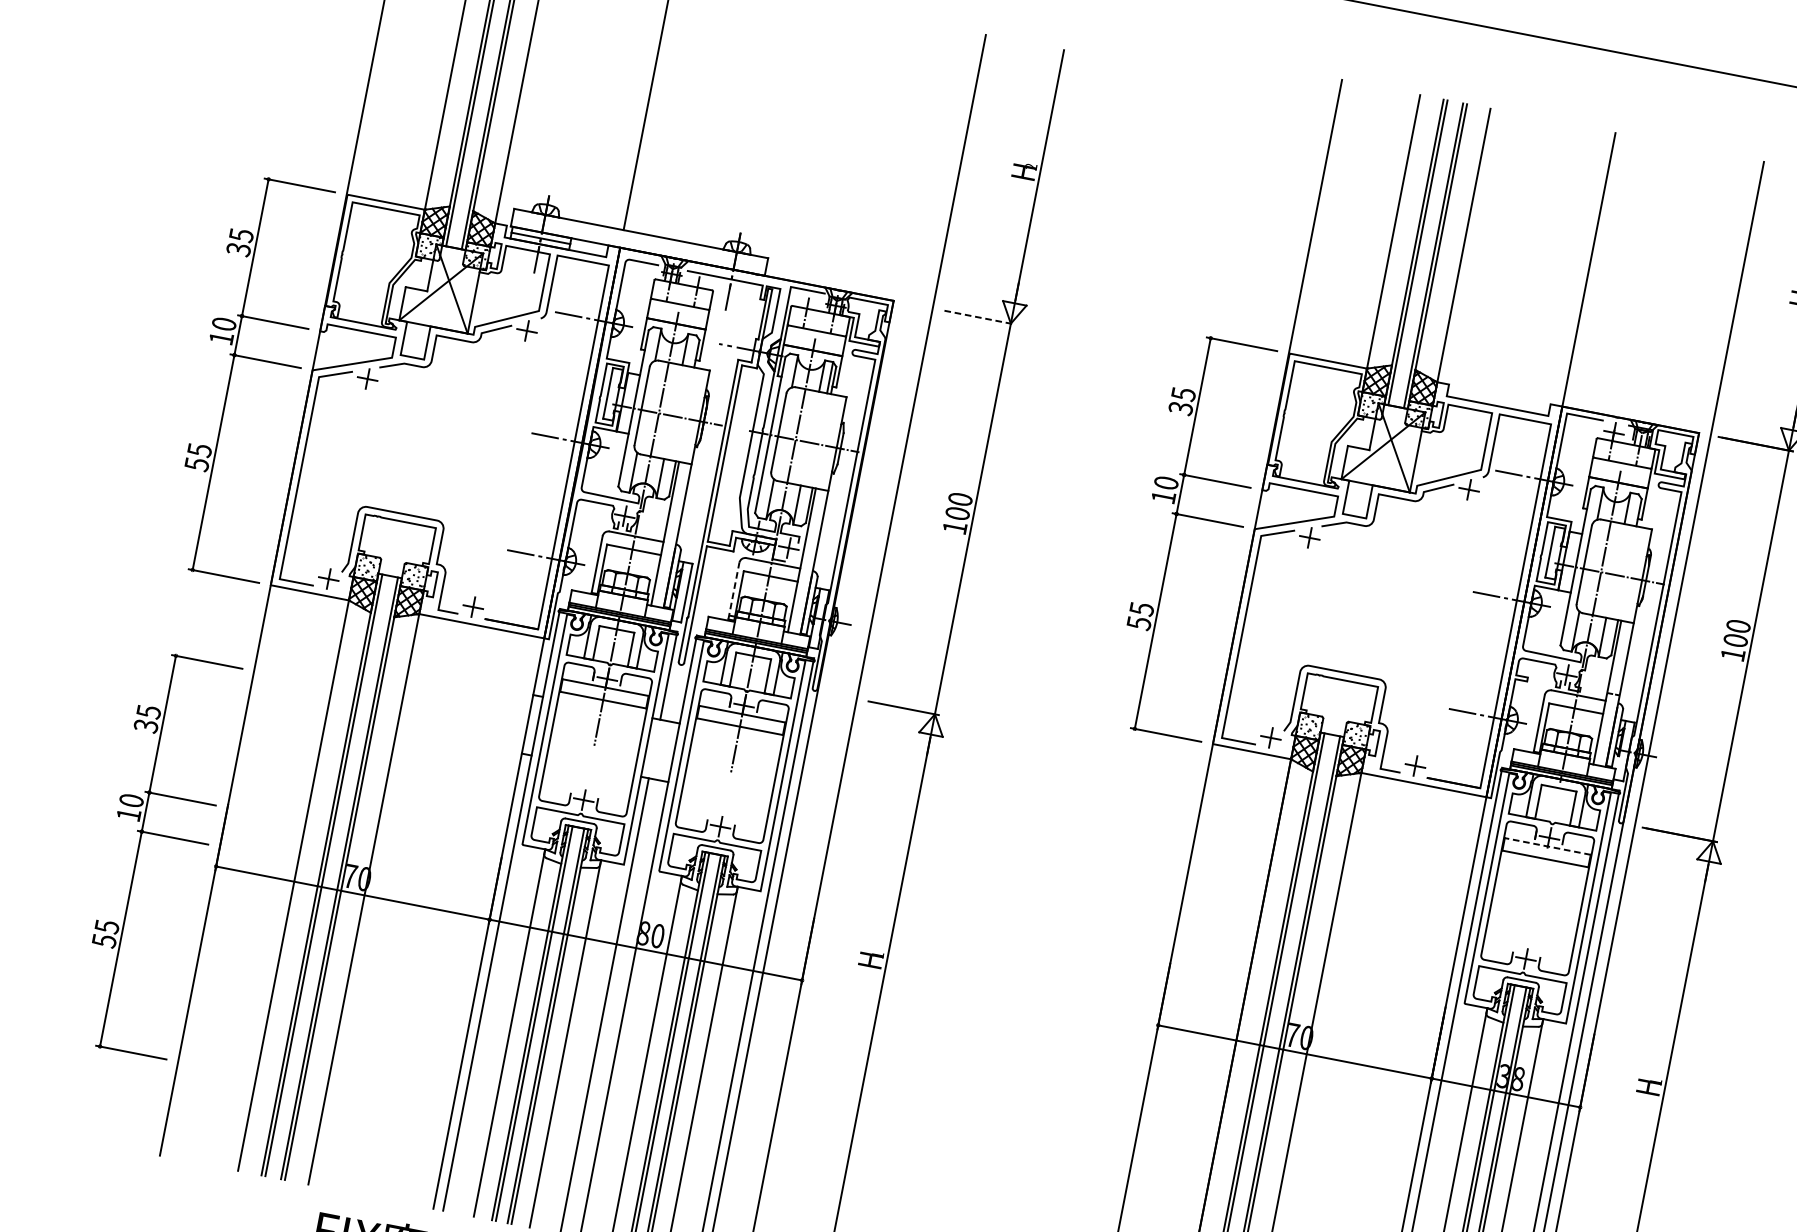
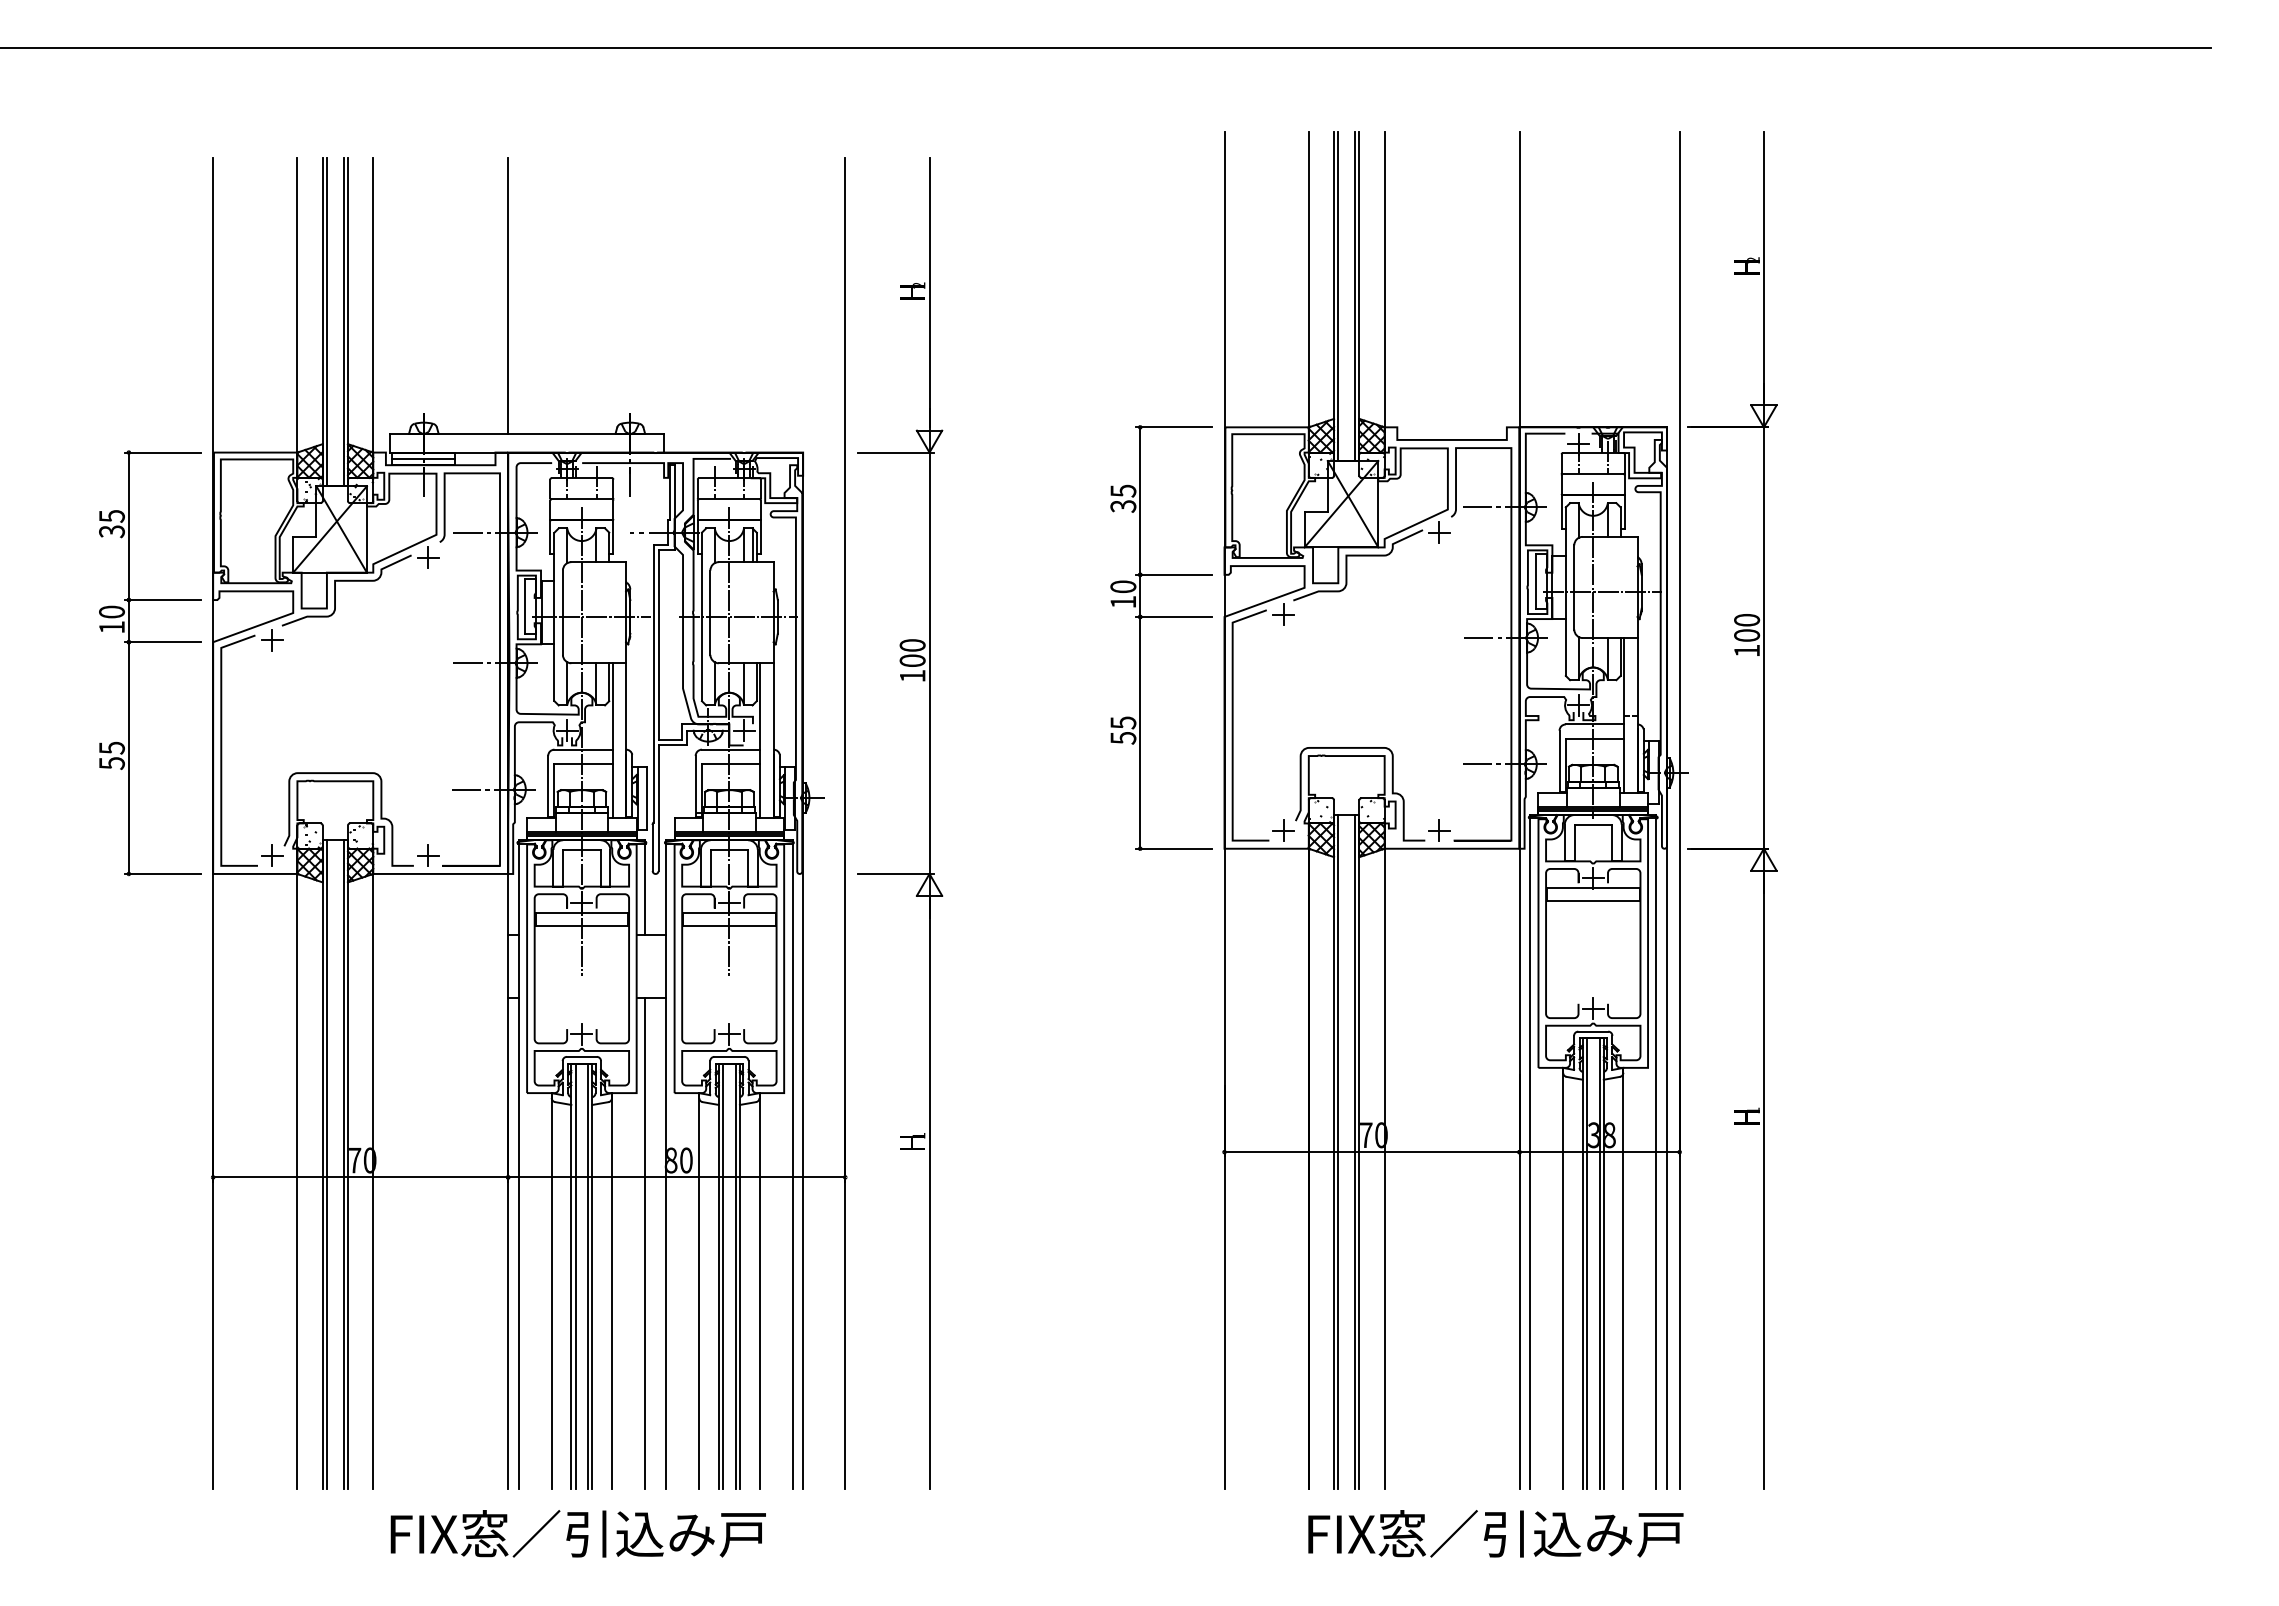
line: (979, 317) -> (895, 452), dashed -> solid
line: (733, 591) -> (695, 786), dashed -> solid
part: (161, 835) -> (150, 1156), removed
line: (1547, 846) -> (1592, 887), dashed -> solid

